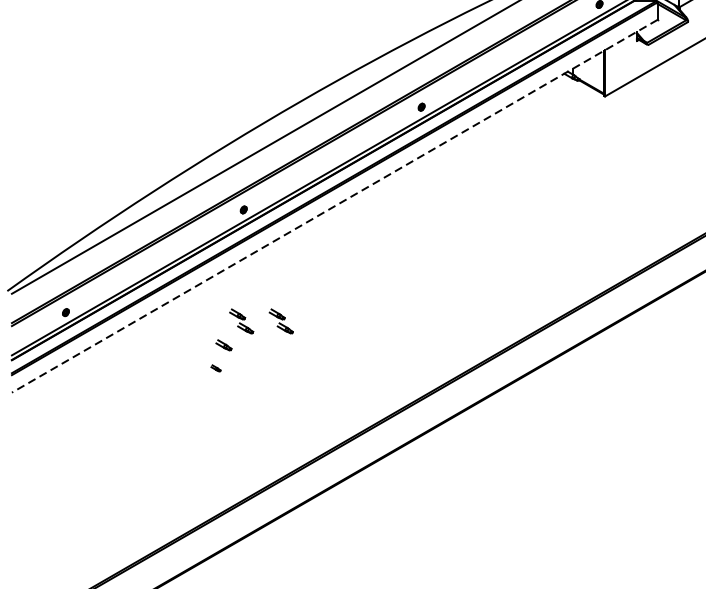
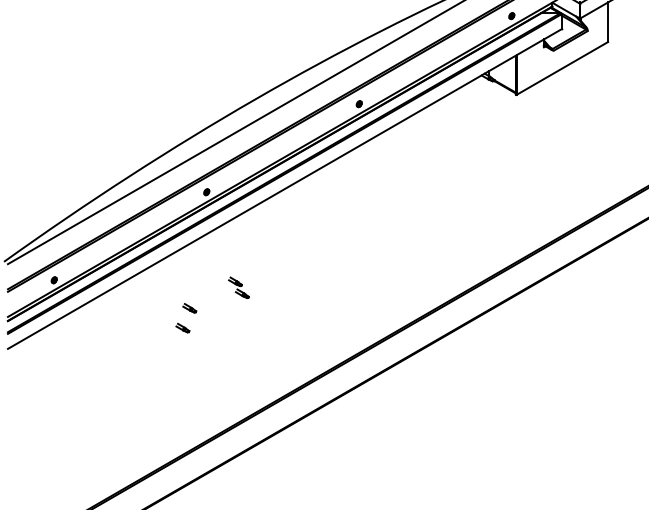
line: (334, 206) -> (284, 189), dashed -> solid
part: (241, 321) -> (204, 287), removed
part: (215, 367) -> (182, 327), size x1.67

